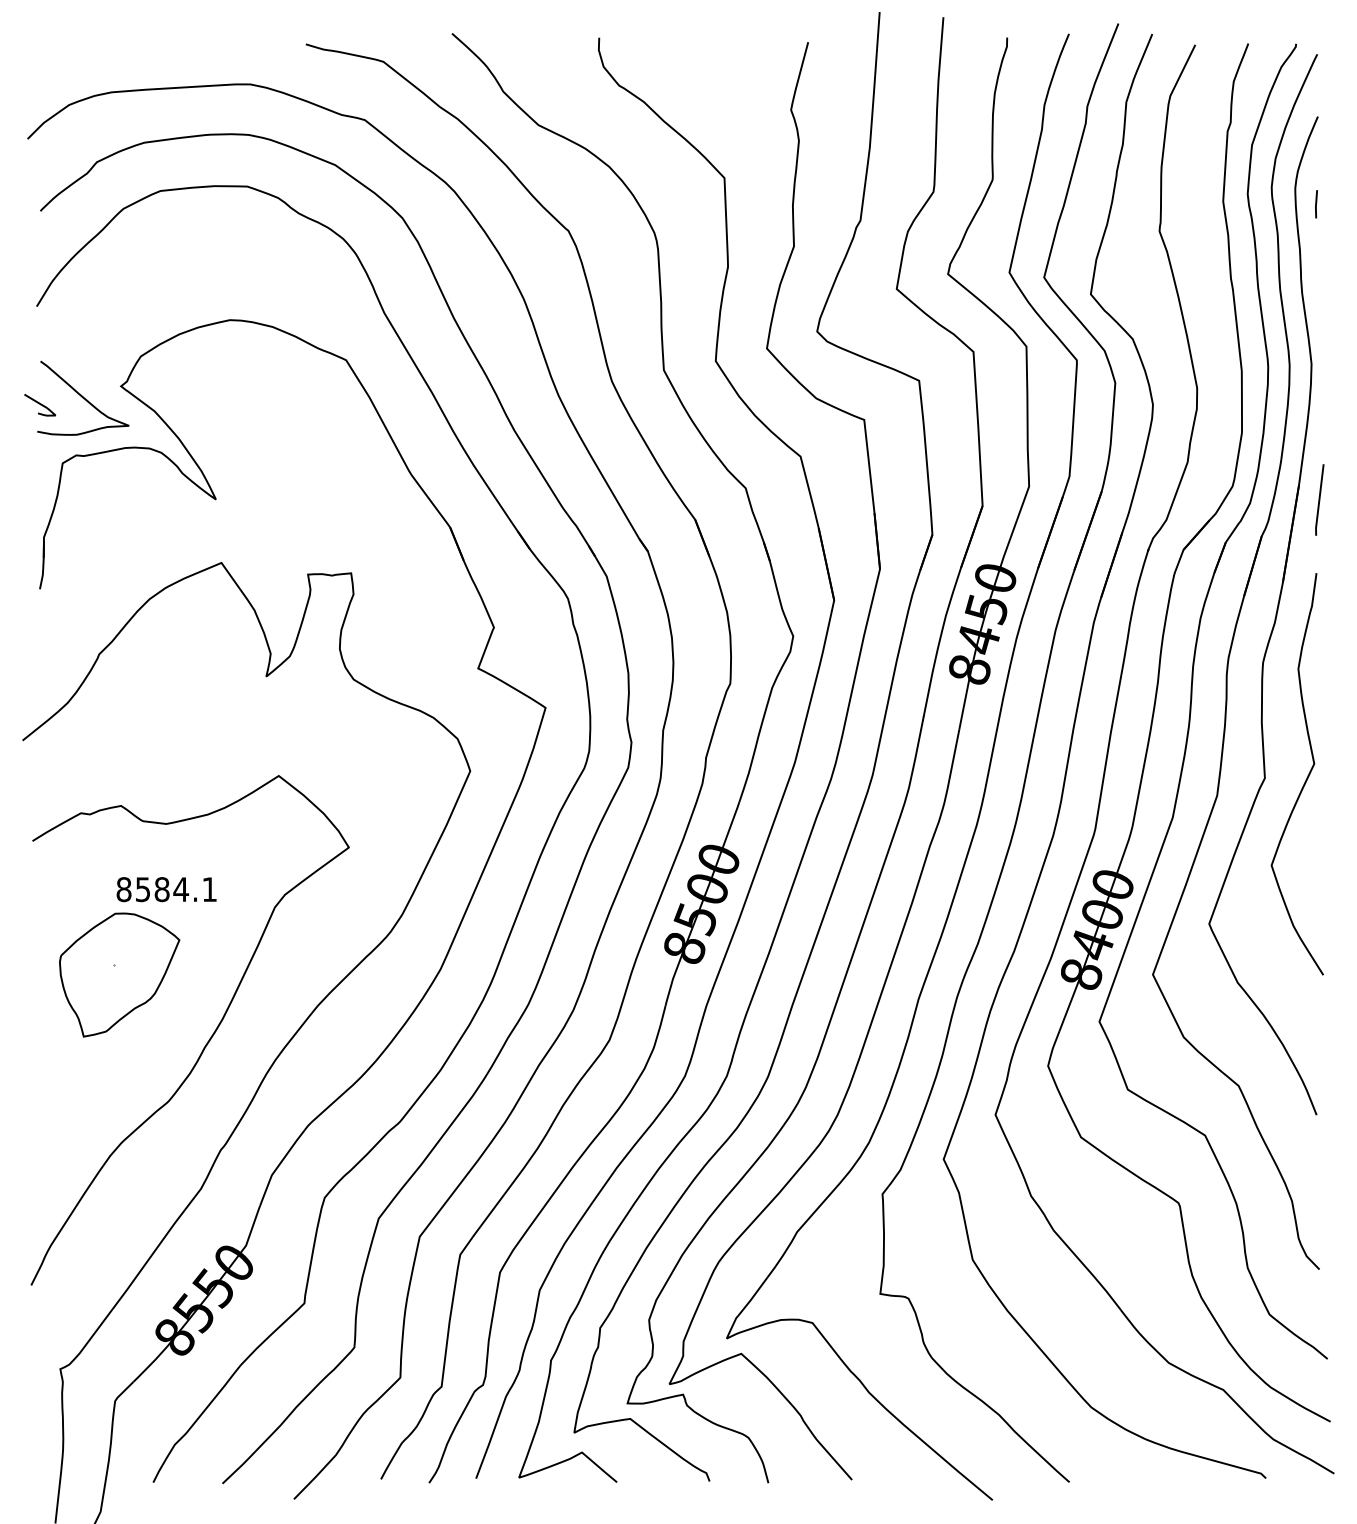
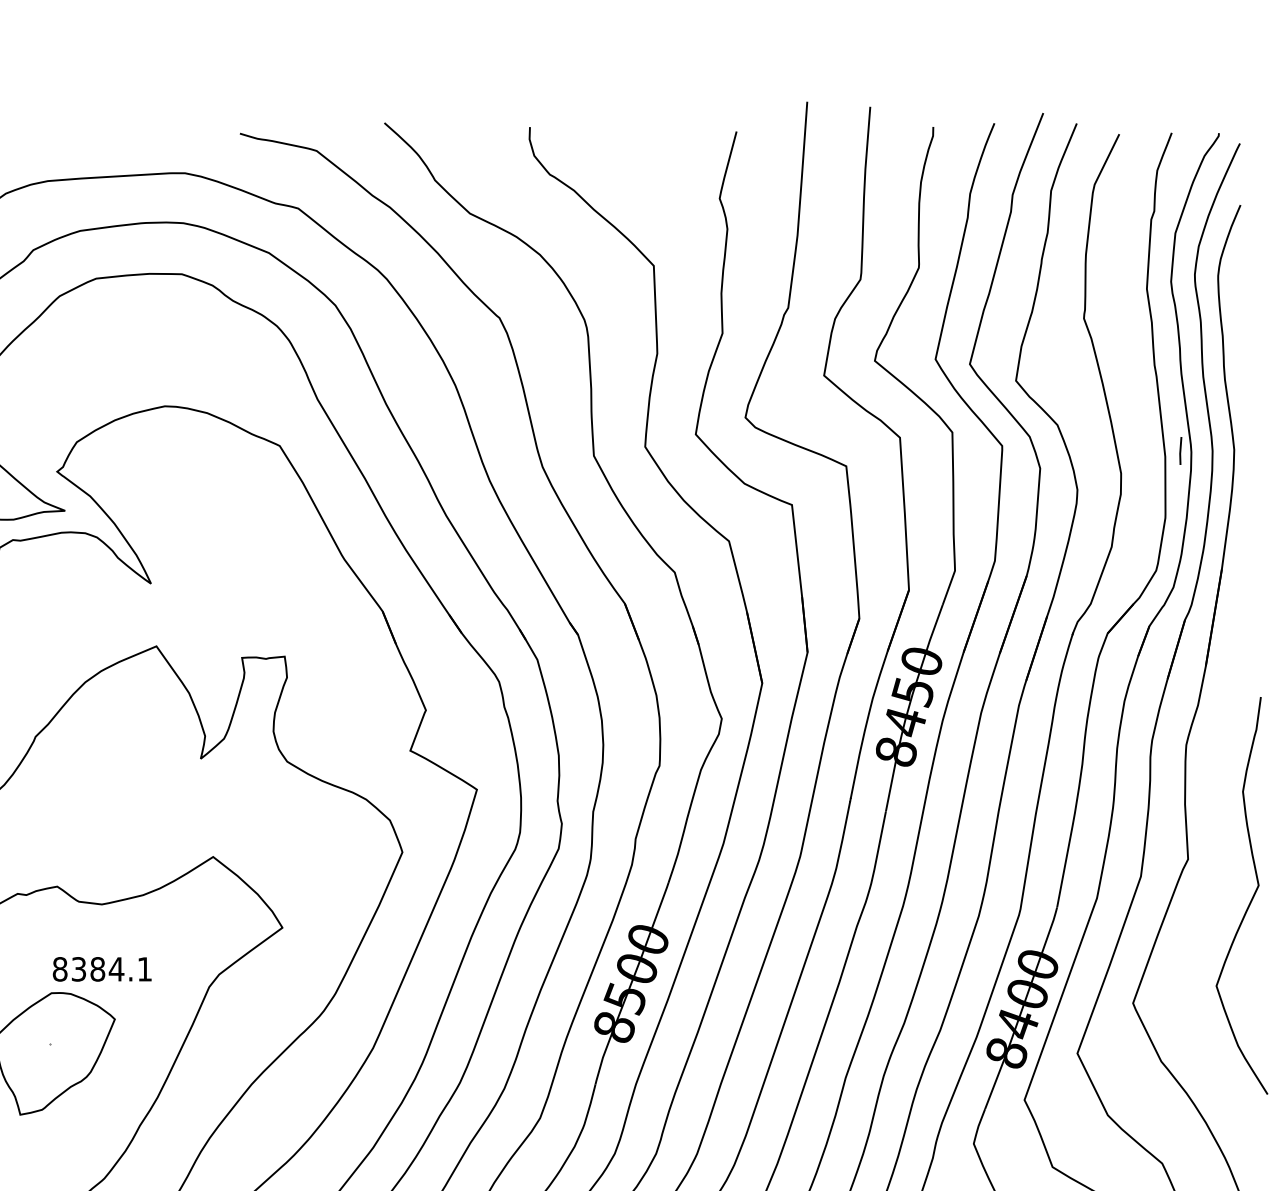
line: (1316, 204) -> (1180, 451), moved
line: (1319, 499) -> (1242, 583), removed
curve: (1305, 779) -> (1250, 901), moved
text: (143, 889) -> (79, 969), 8584.1 -> 8384.1

